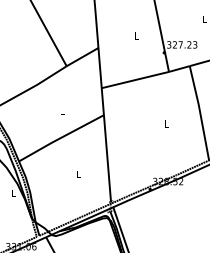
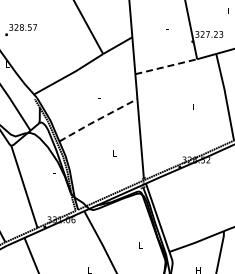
line: (135, 79) -> (166, 66), solid -> dashed
line: (61, 137) -> (98, 119), solid -> dashed

